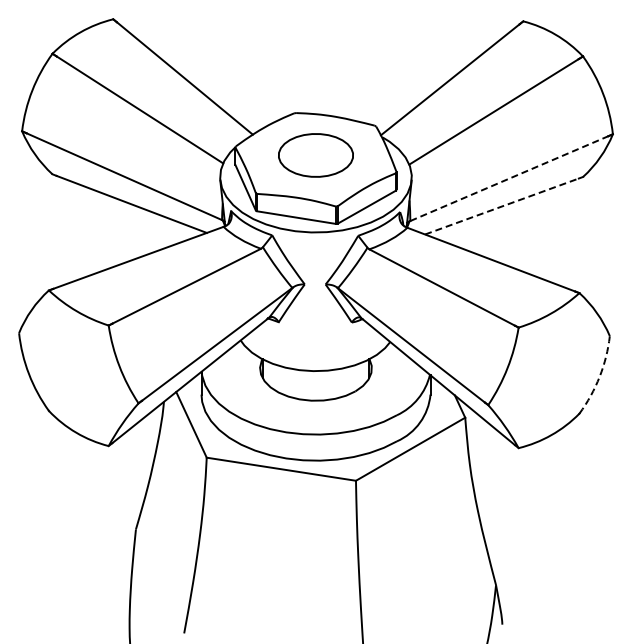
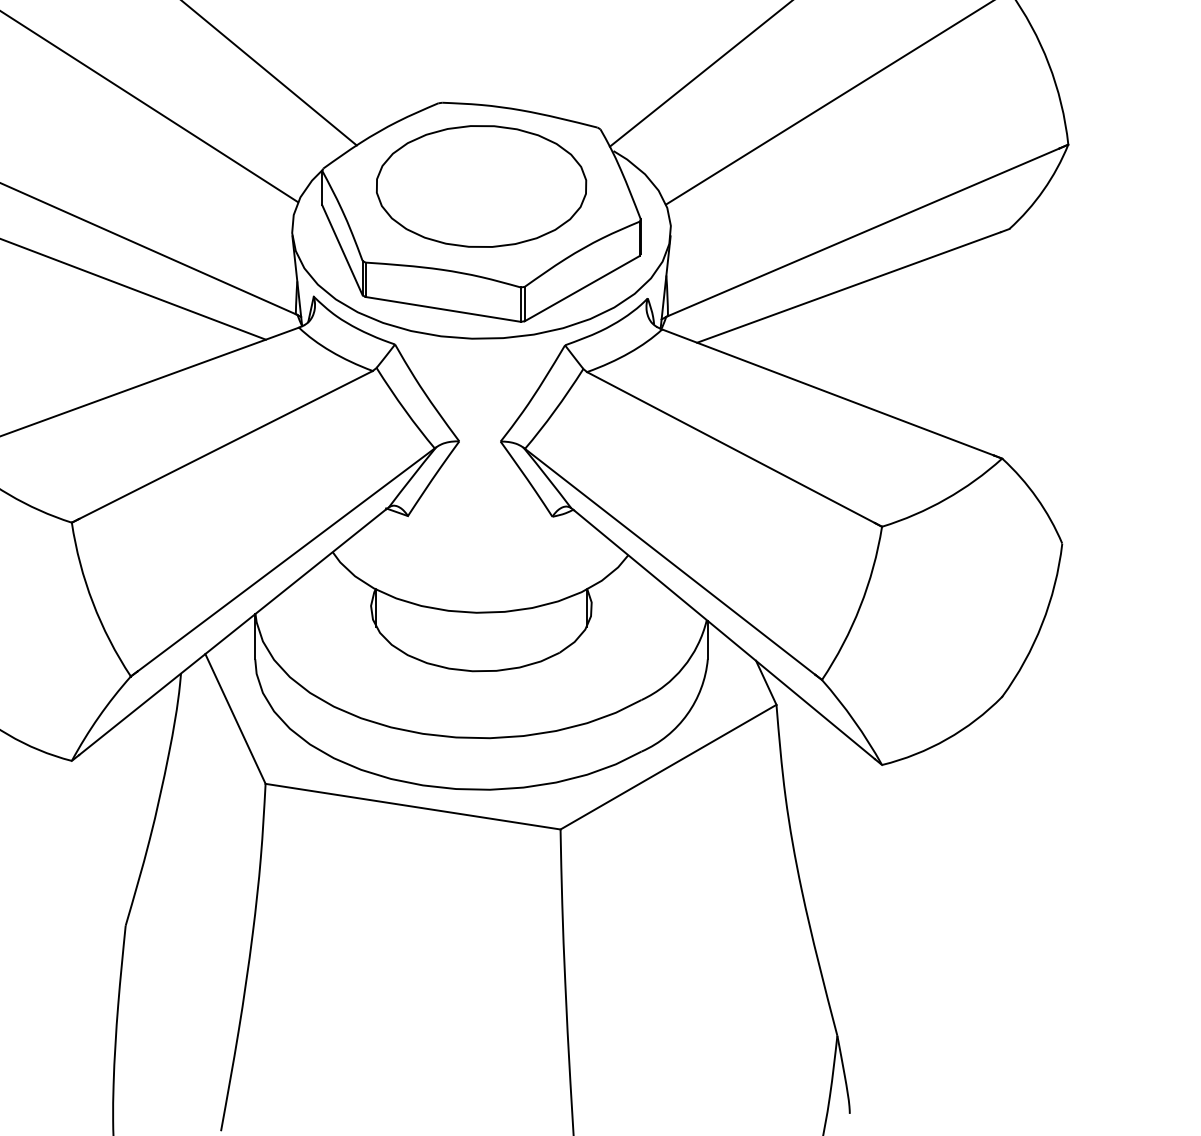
part: (315, 155) -> (480, 186), size x1.43
line: (509, 178) -> (863, 232), dashed -> solid
line: (501, 206) -> (848, 287), dashed -> solid
arc: (599, 376) -> (1041, 623), dashed -> solid

